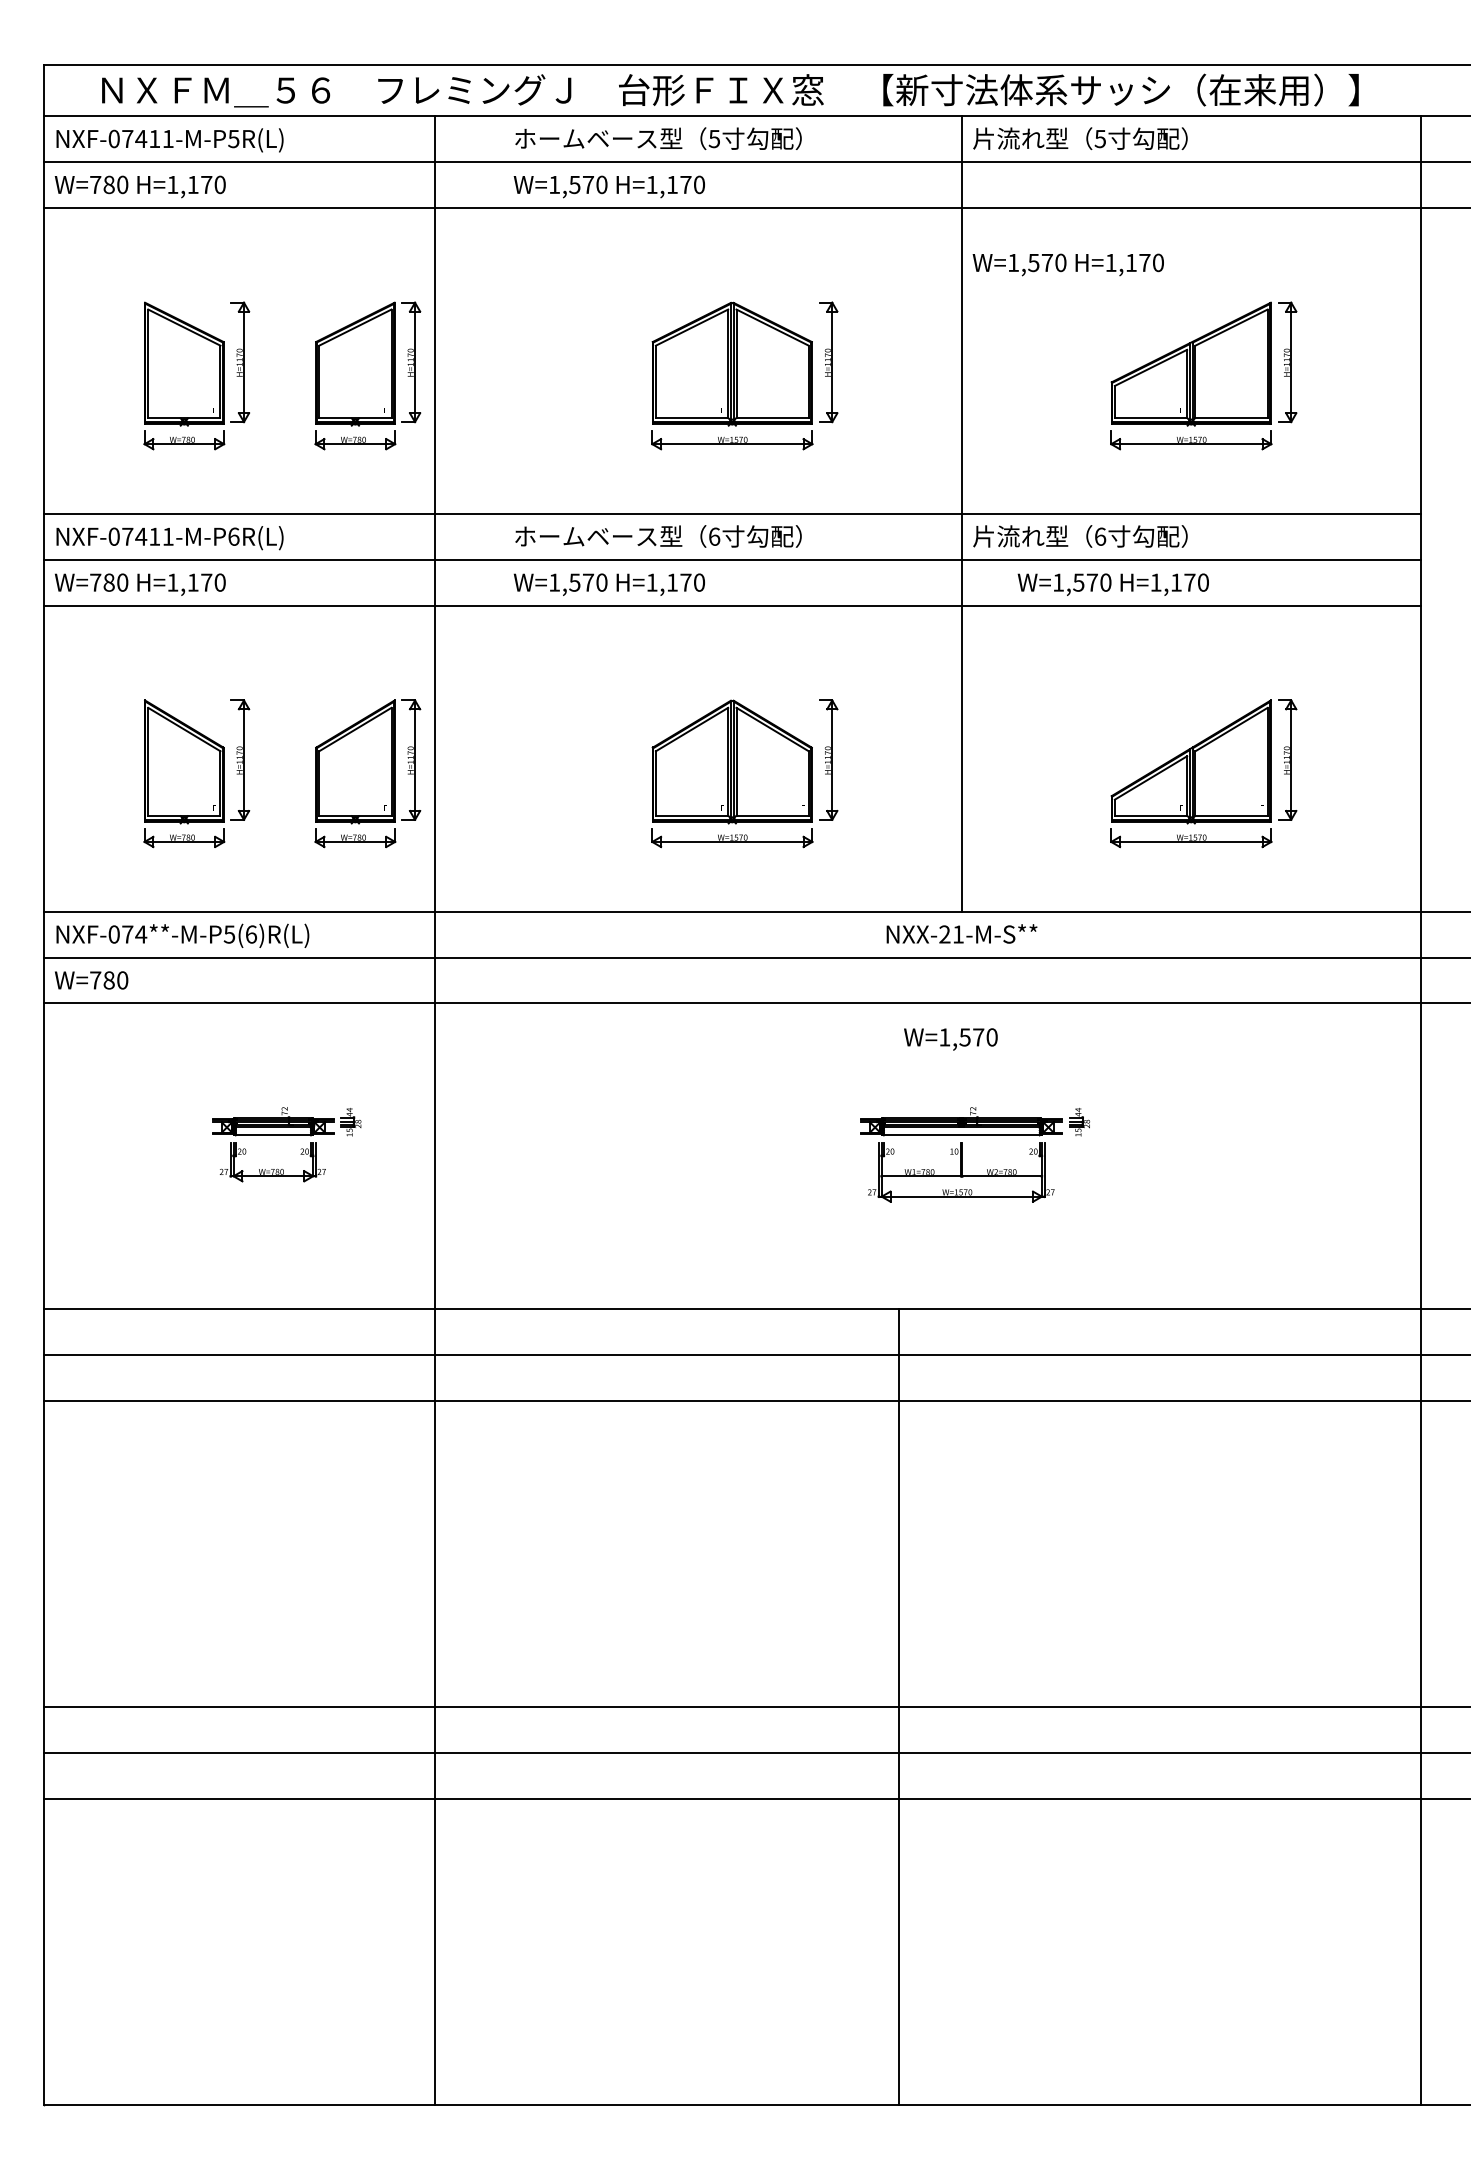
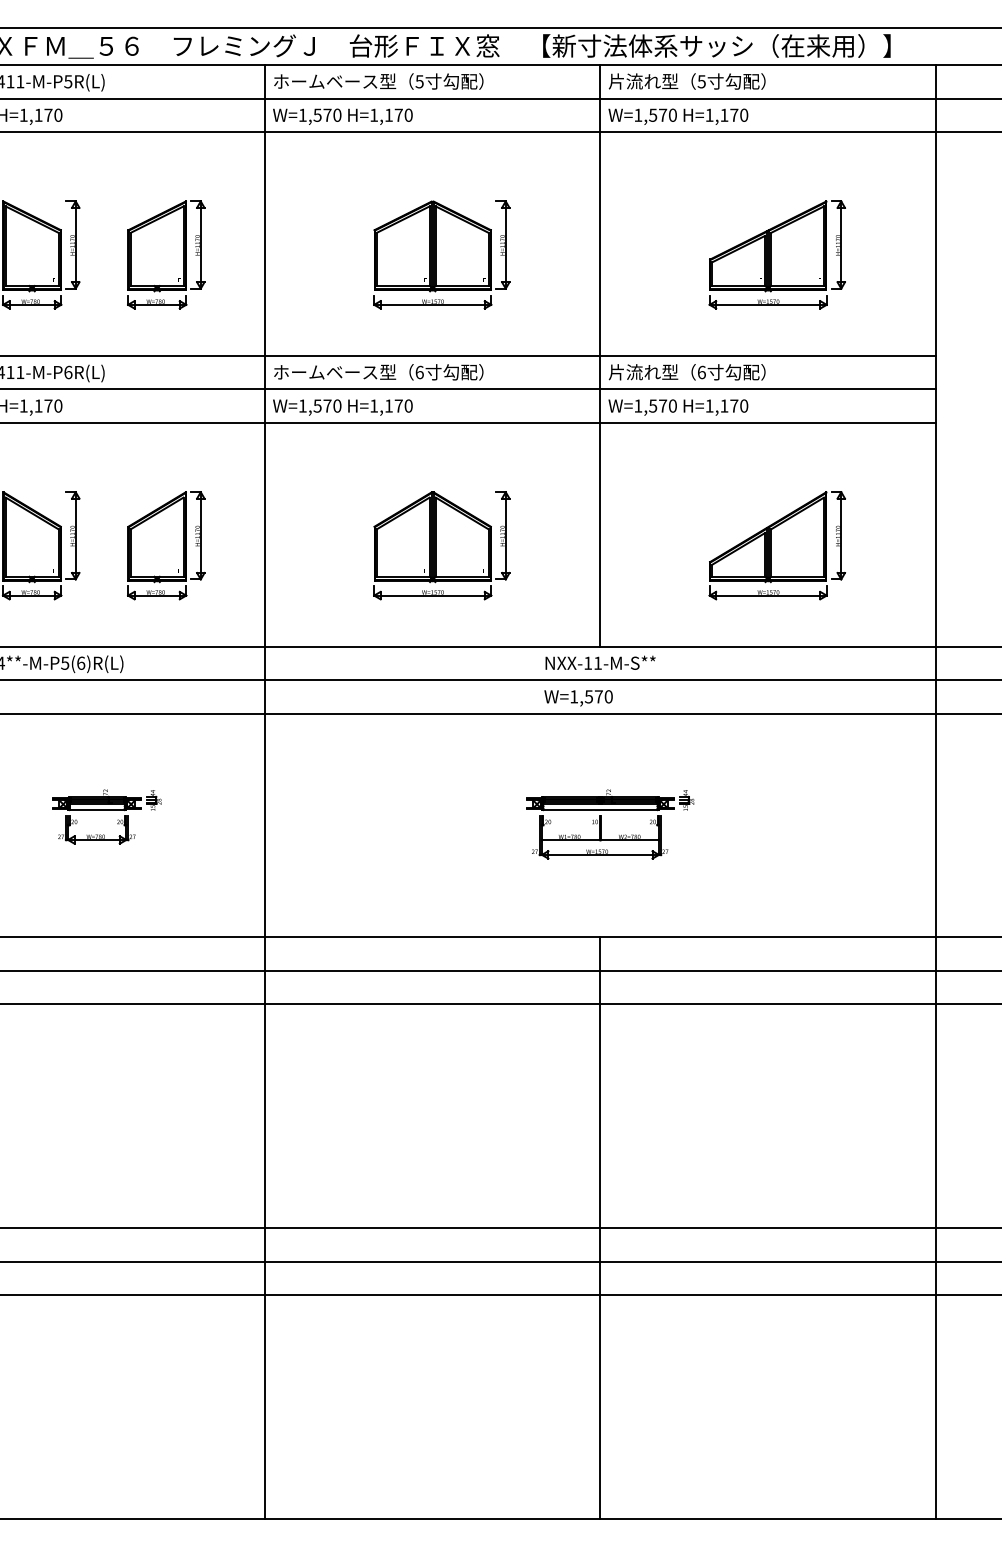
text: (1067, 264) -> (677, 116), moved
text: (1112, 584) -> (677, 407), moved
text: (944, 934) -> (587, 663), NXX-21-M-S** -> NXX-11-M-S**
text: (950, 1039) -> (578, 698), moved
line: (434, 1110) -> (264, 791), moved
line: (898, 1706) -> (600, 1227), moved

